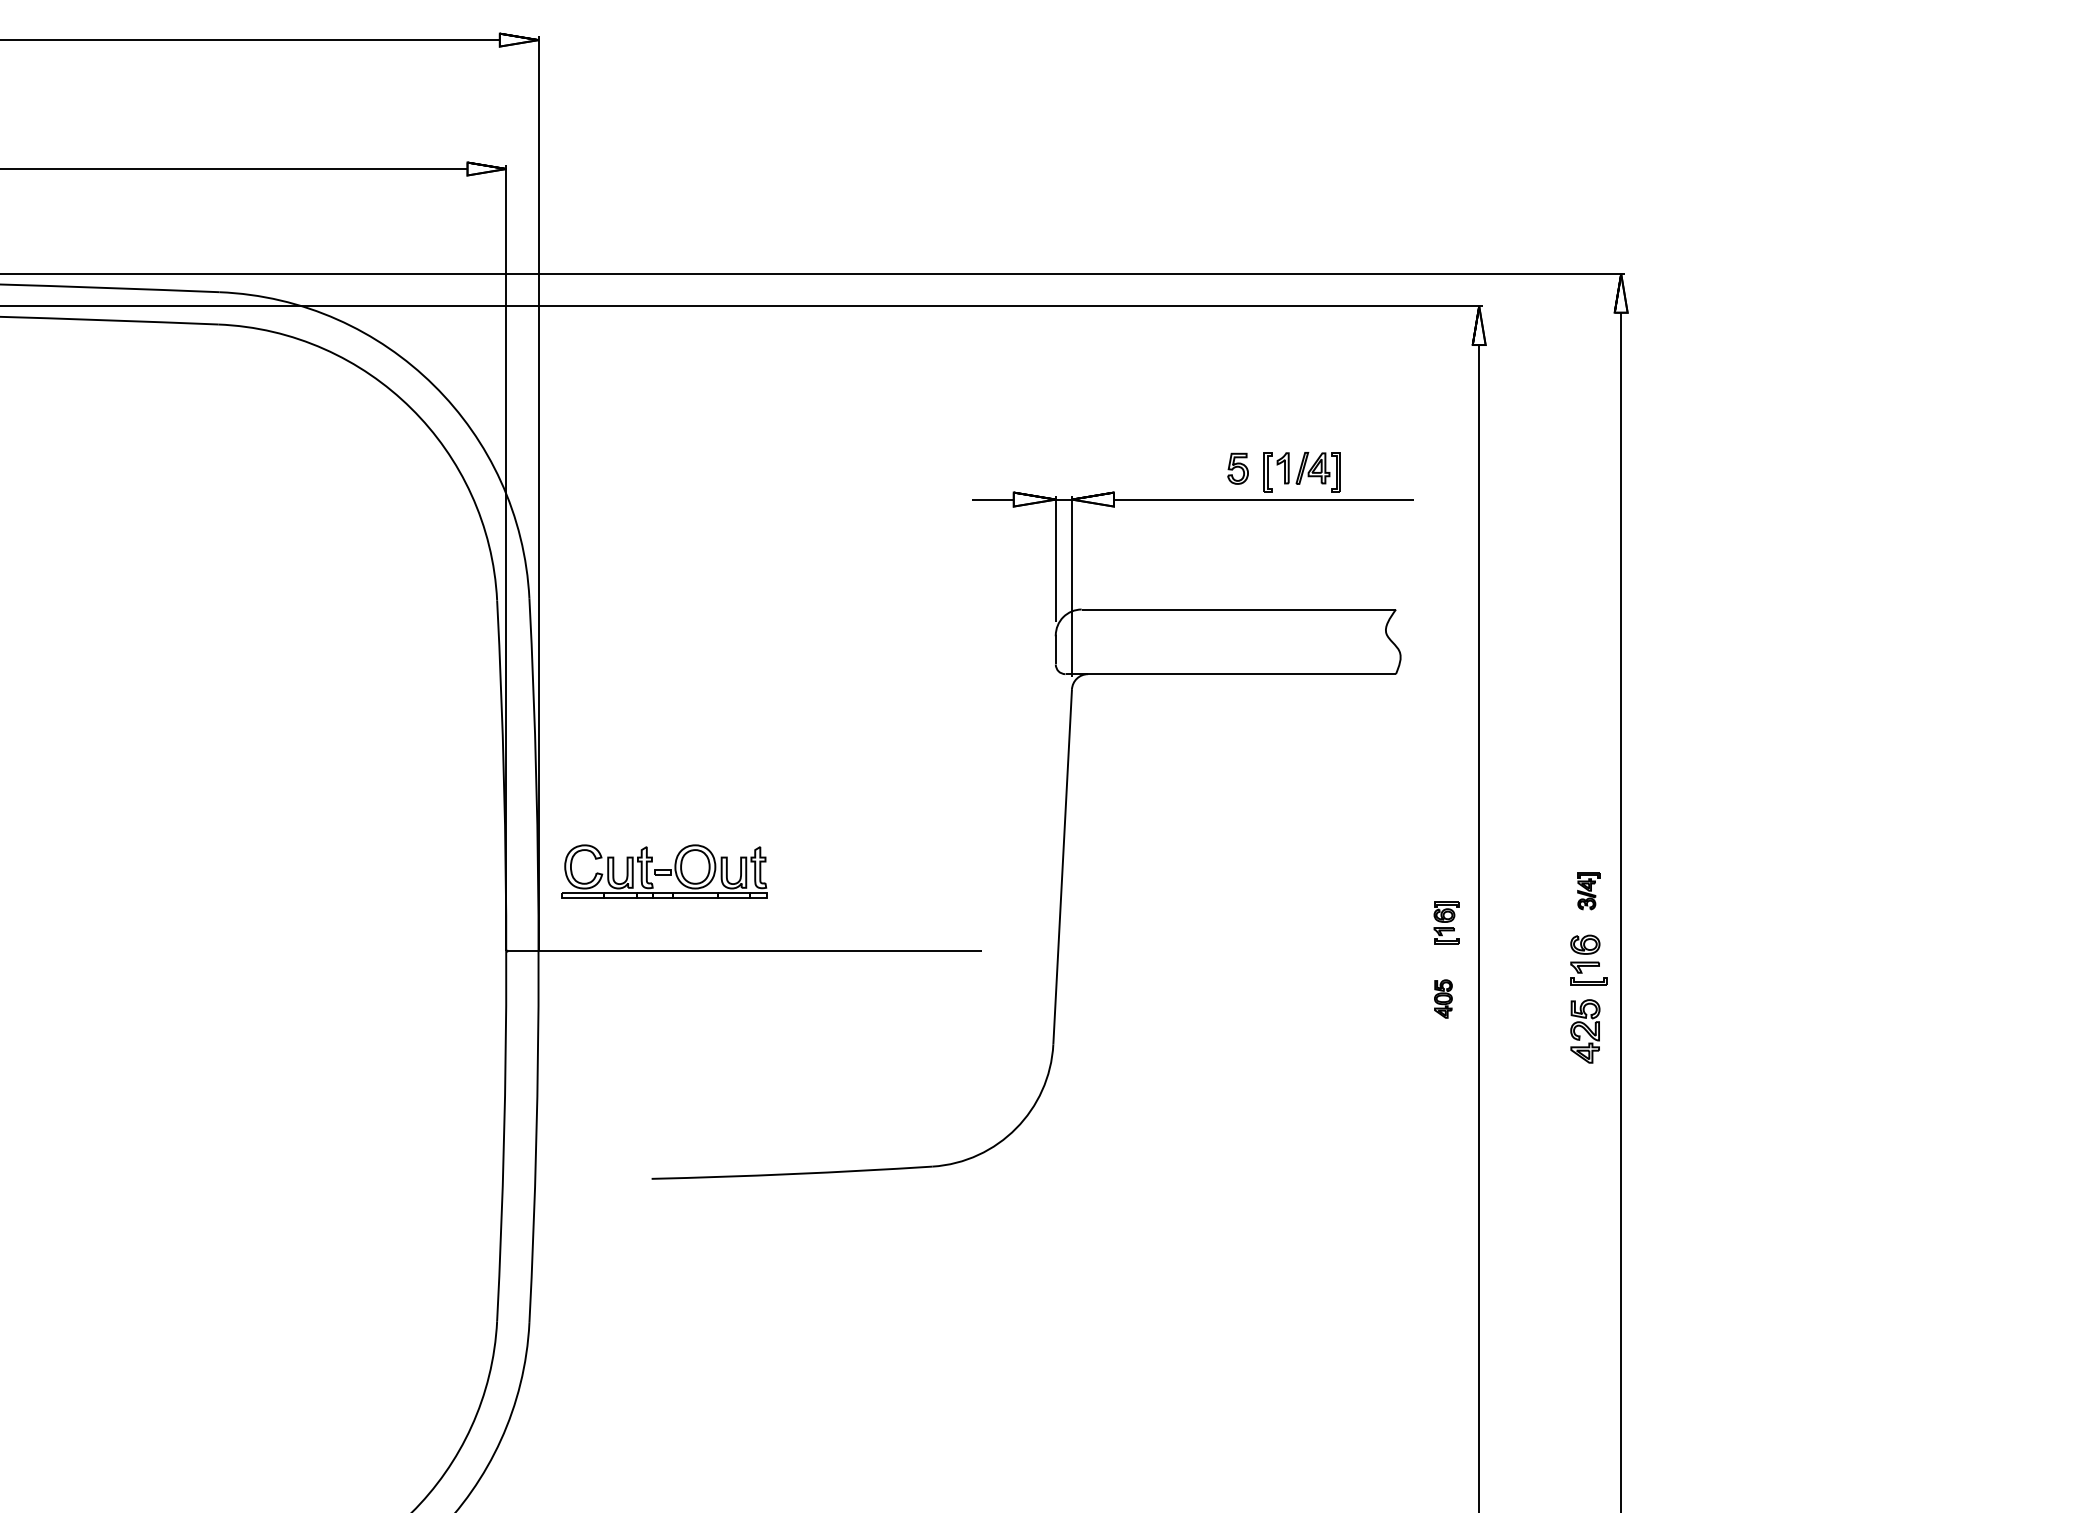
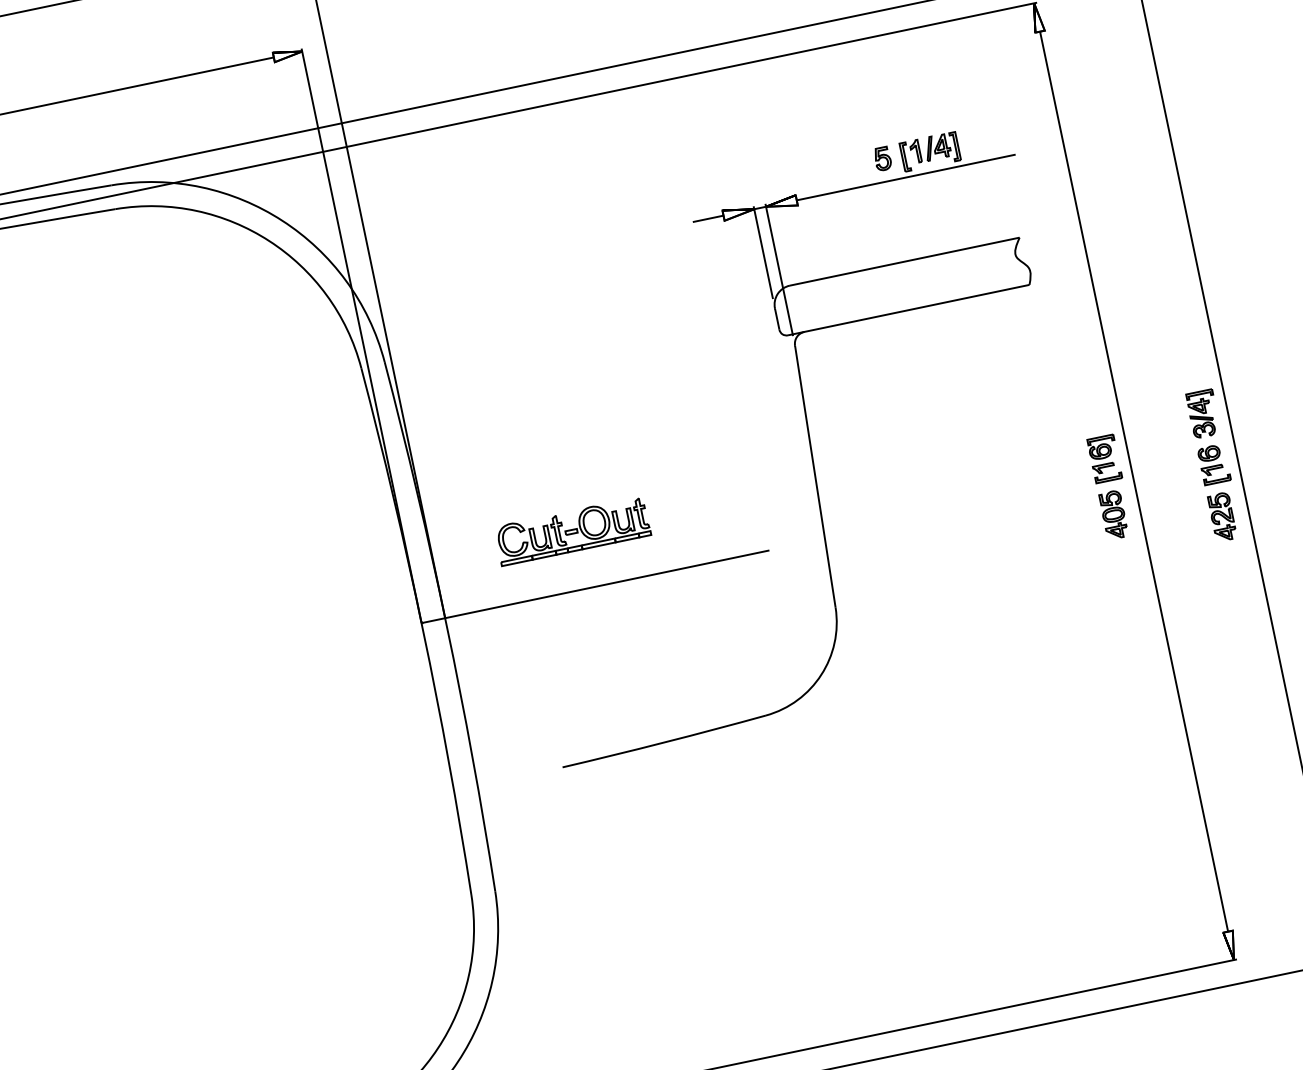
part: (664, 871) -> (572, 530), moved
part: (1588, 891) -> (1203, 414), size x1.67
part: (1446, 922) -> (1104, 458), size x1.43
part: (1443, 998) -> (1113, 514), size x1.67

